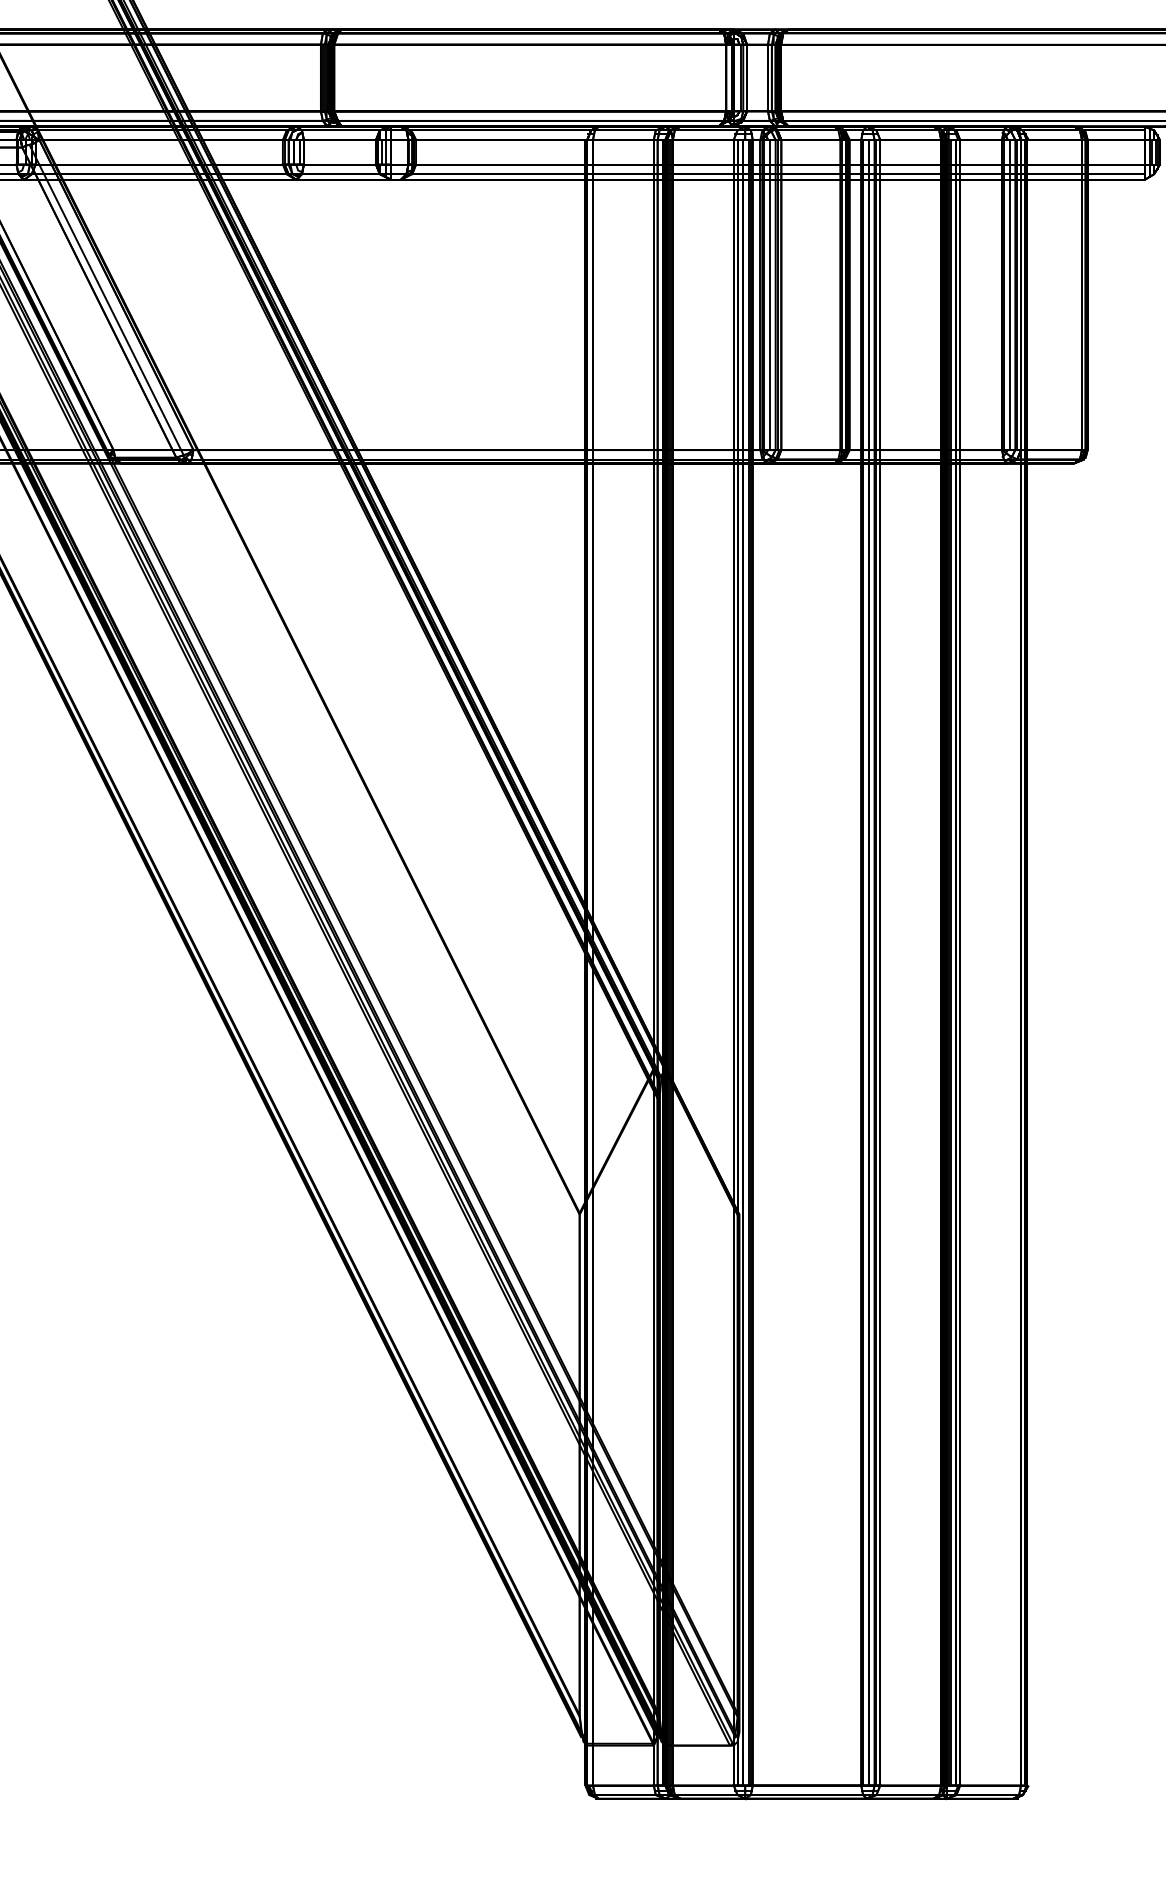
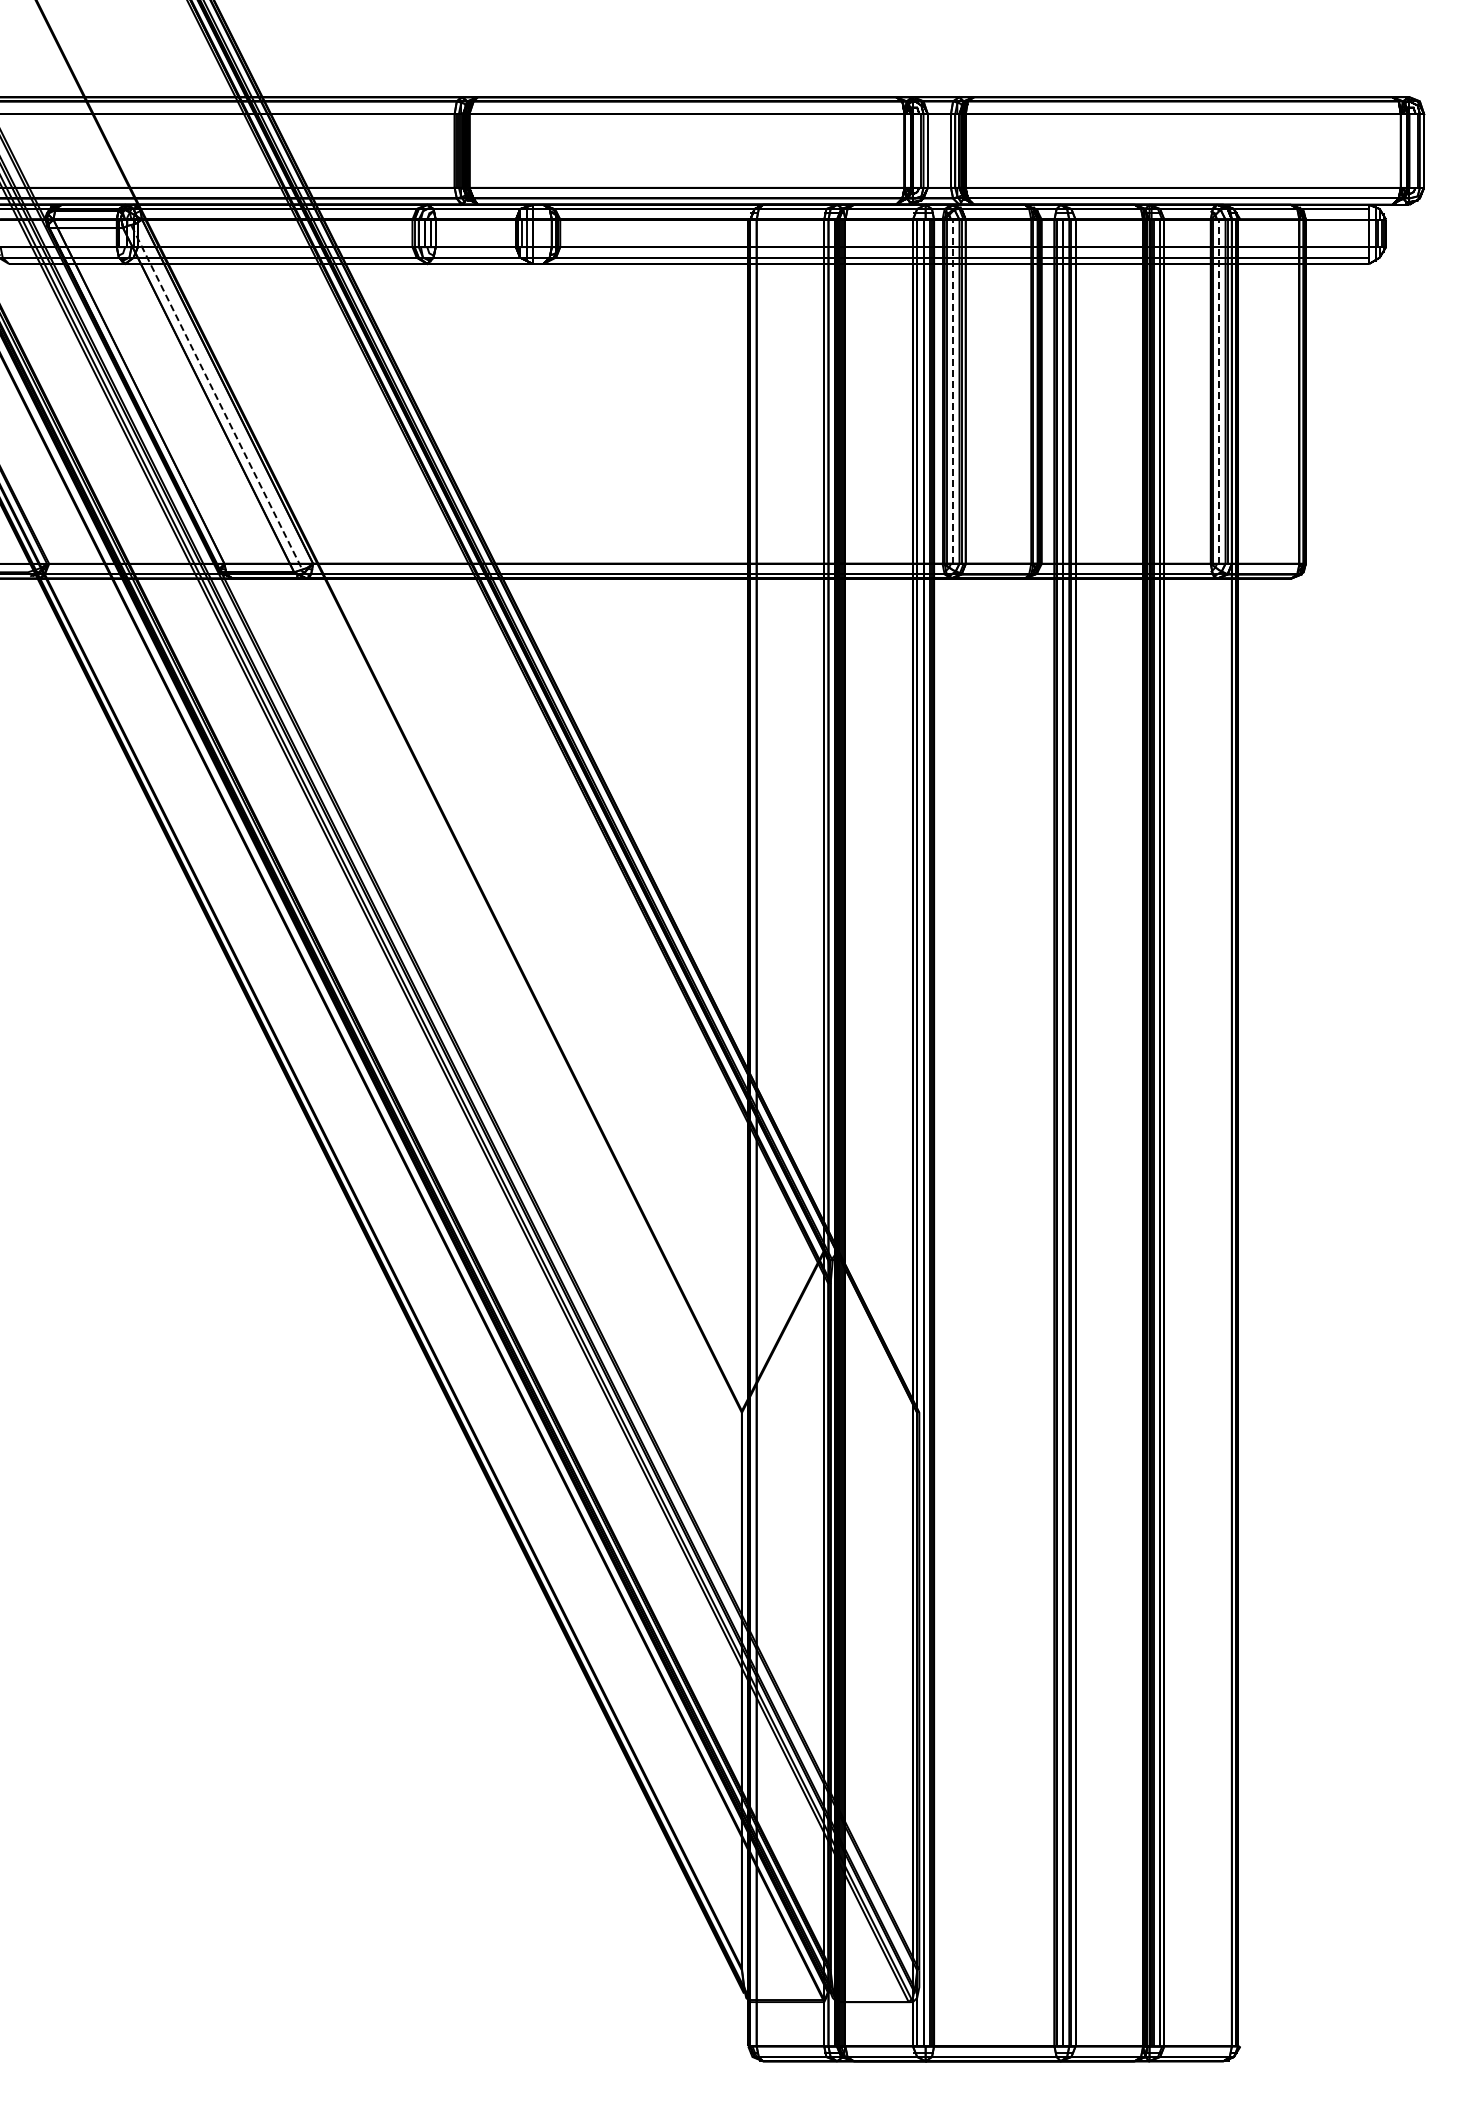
line: (770, 294) -> (953, 391), solid -> dashed
line: (1009, 294) -> (1219, 391), solid -> dashed
line: (107, 301) -> (217, 398), solid -> dashed

